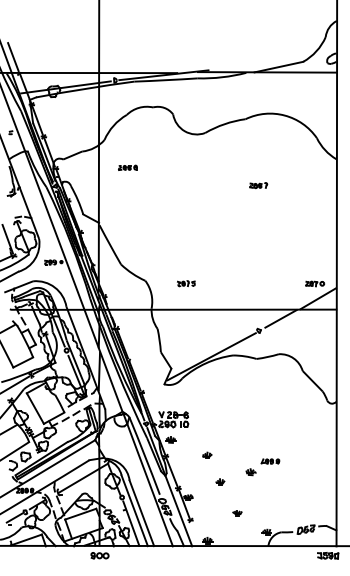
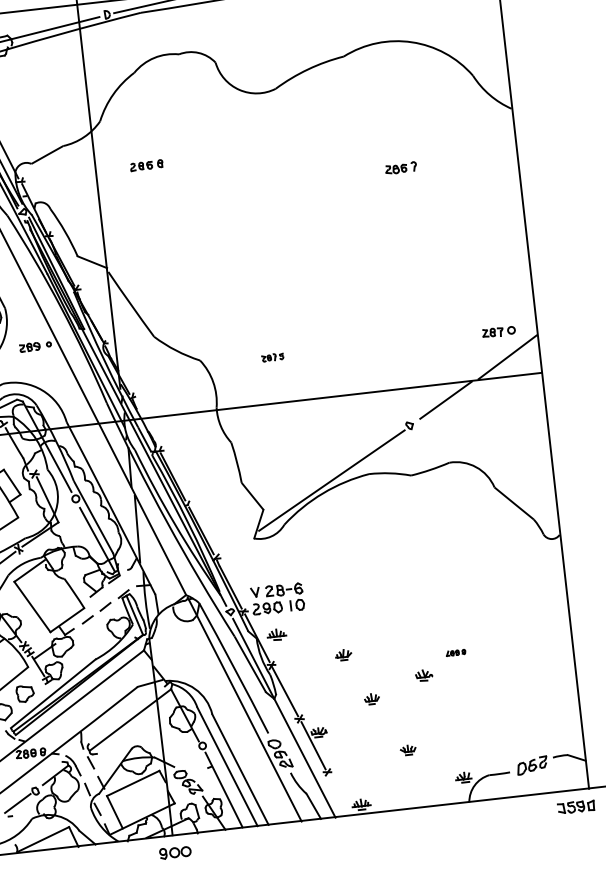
part: (258, 185) -> (400, 168), moved
part: (186, 283) -> (272, 357), size x0.7
part: (270, 461) -> (456, 652), size x0.6

